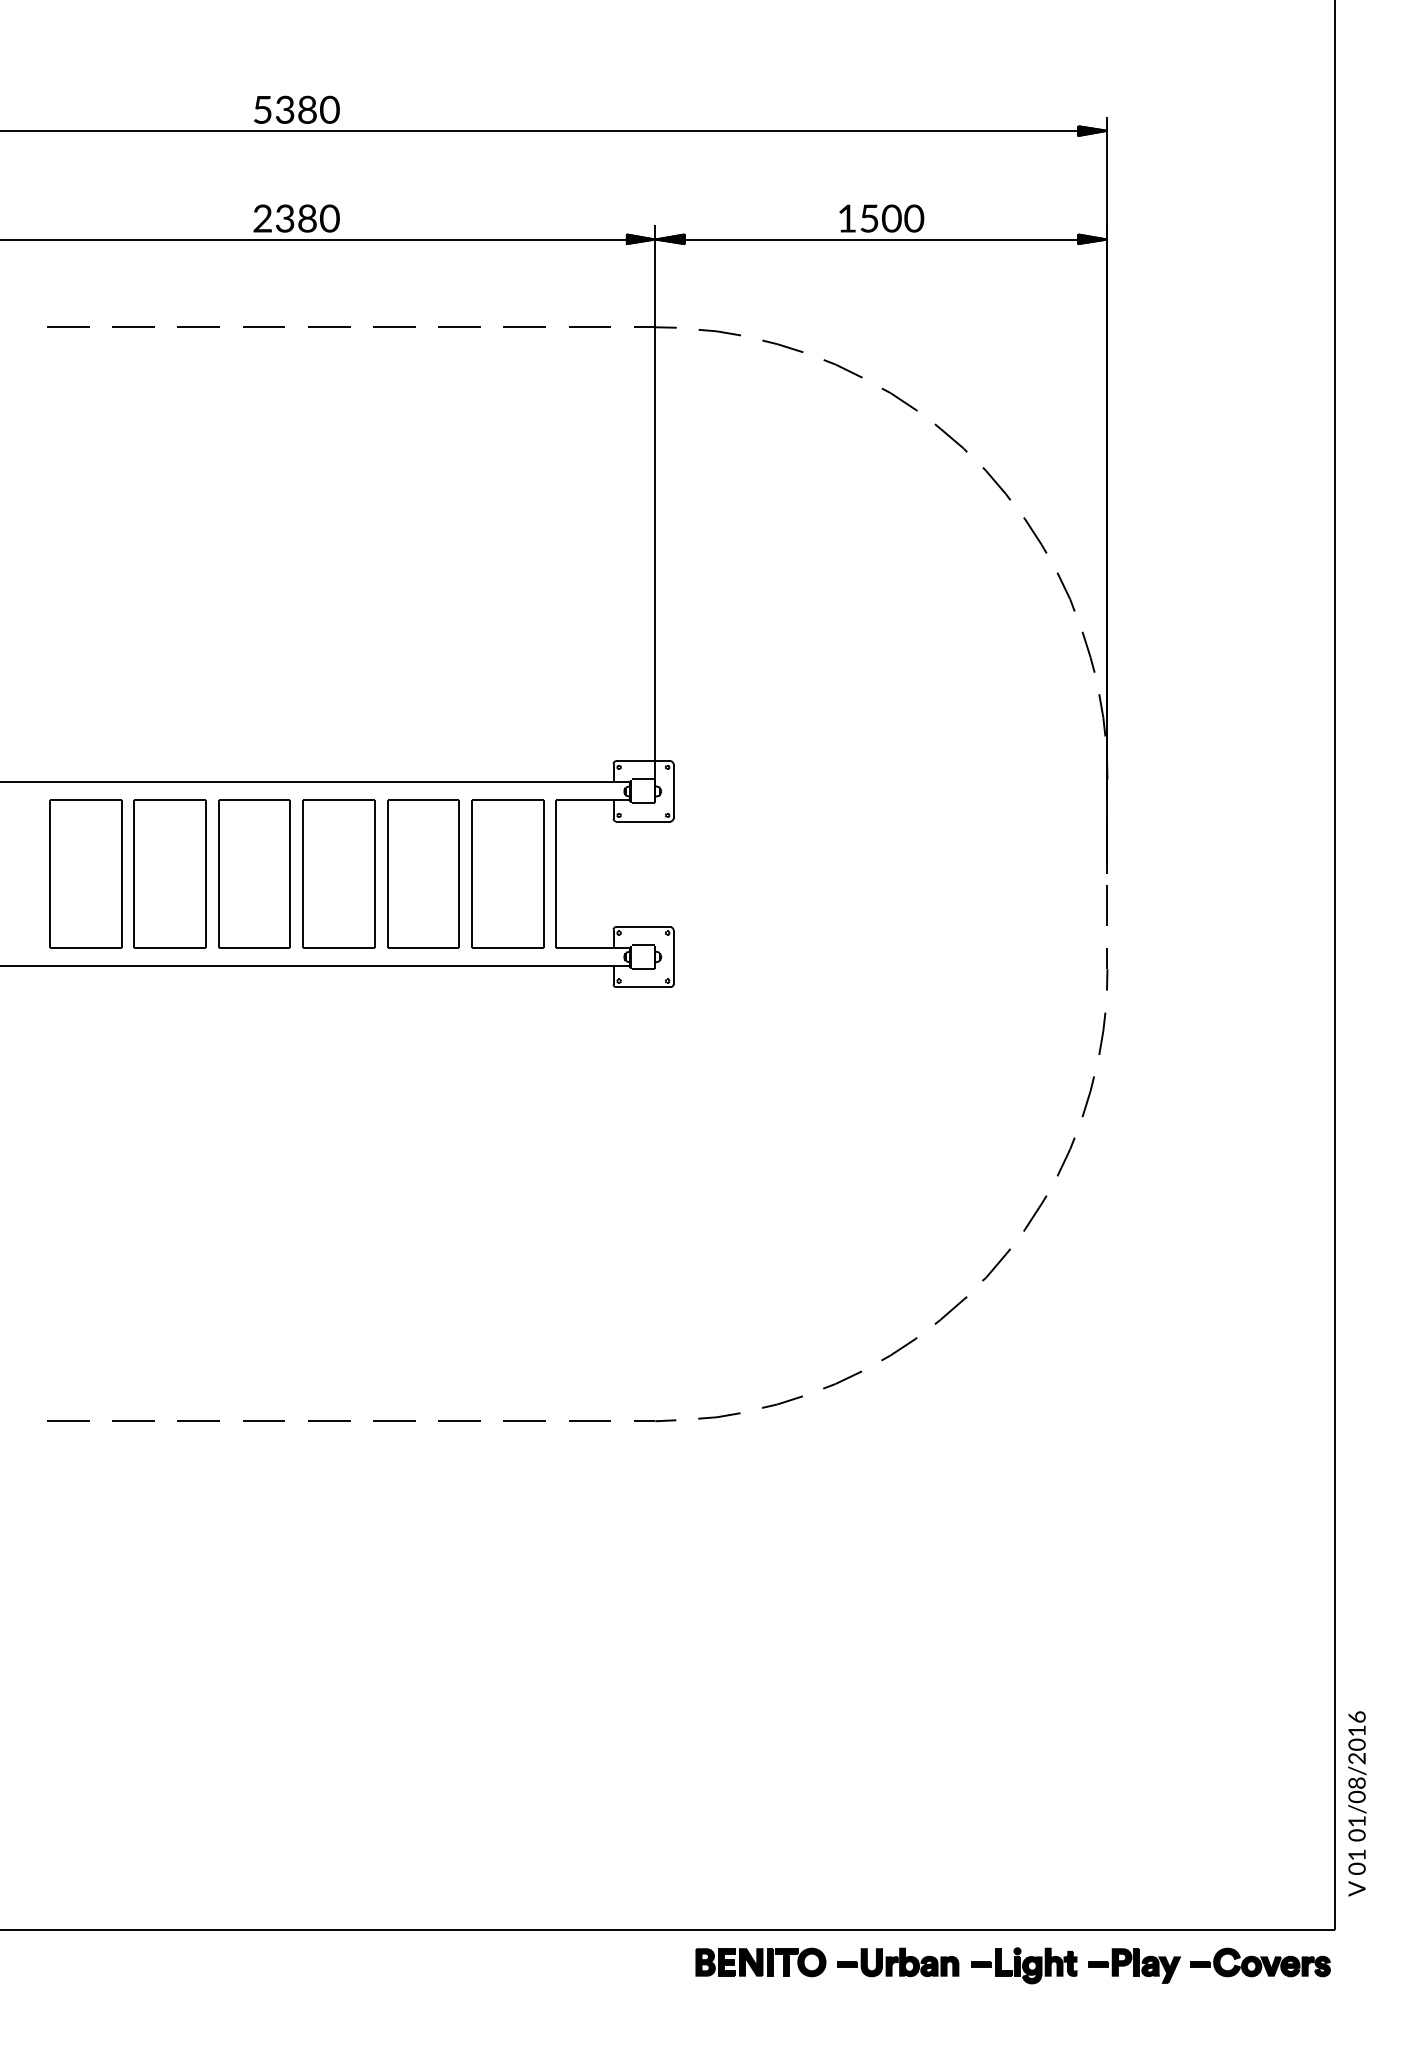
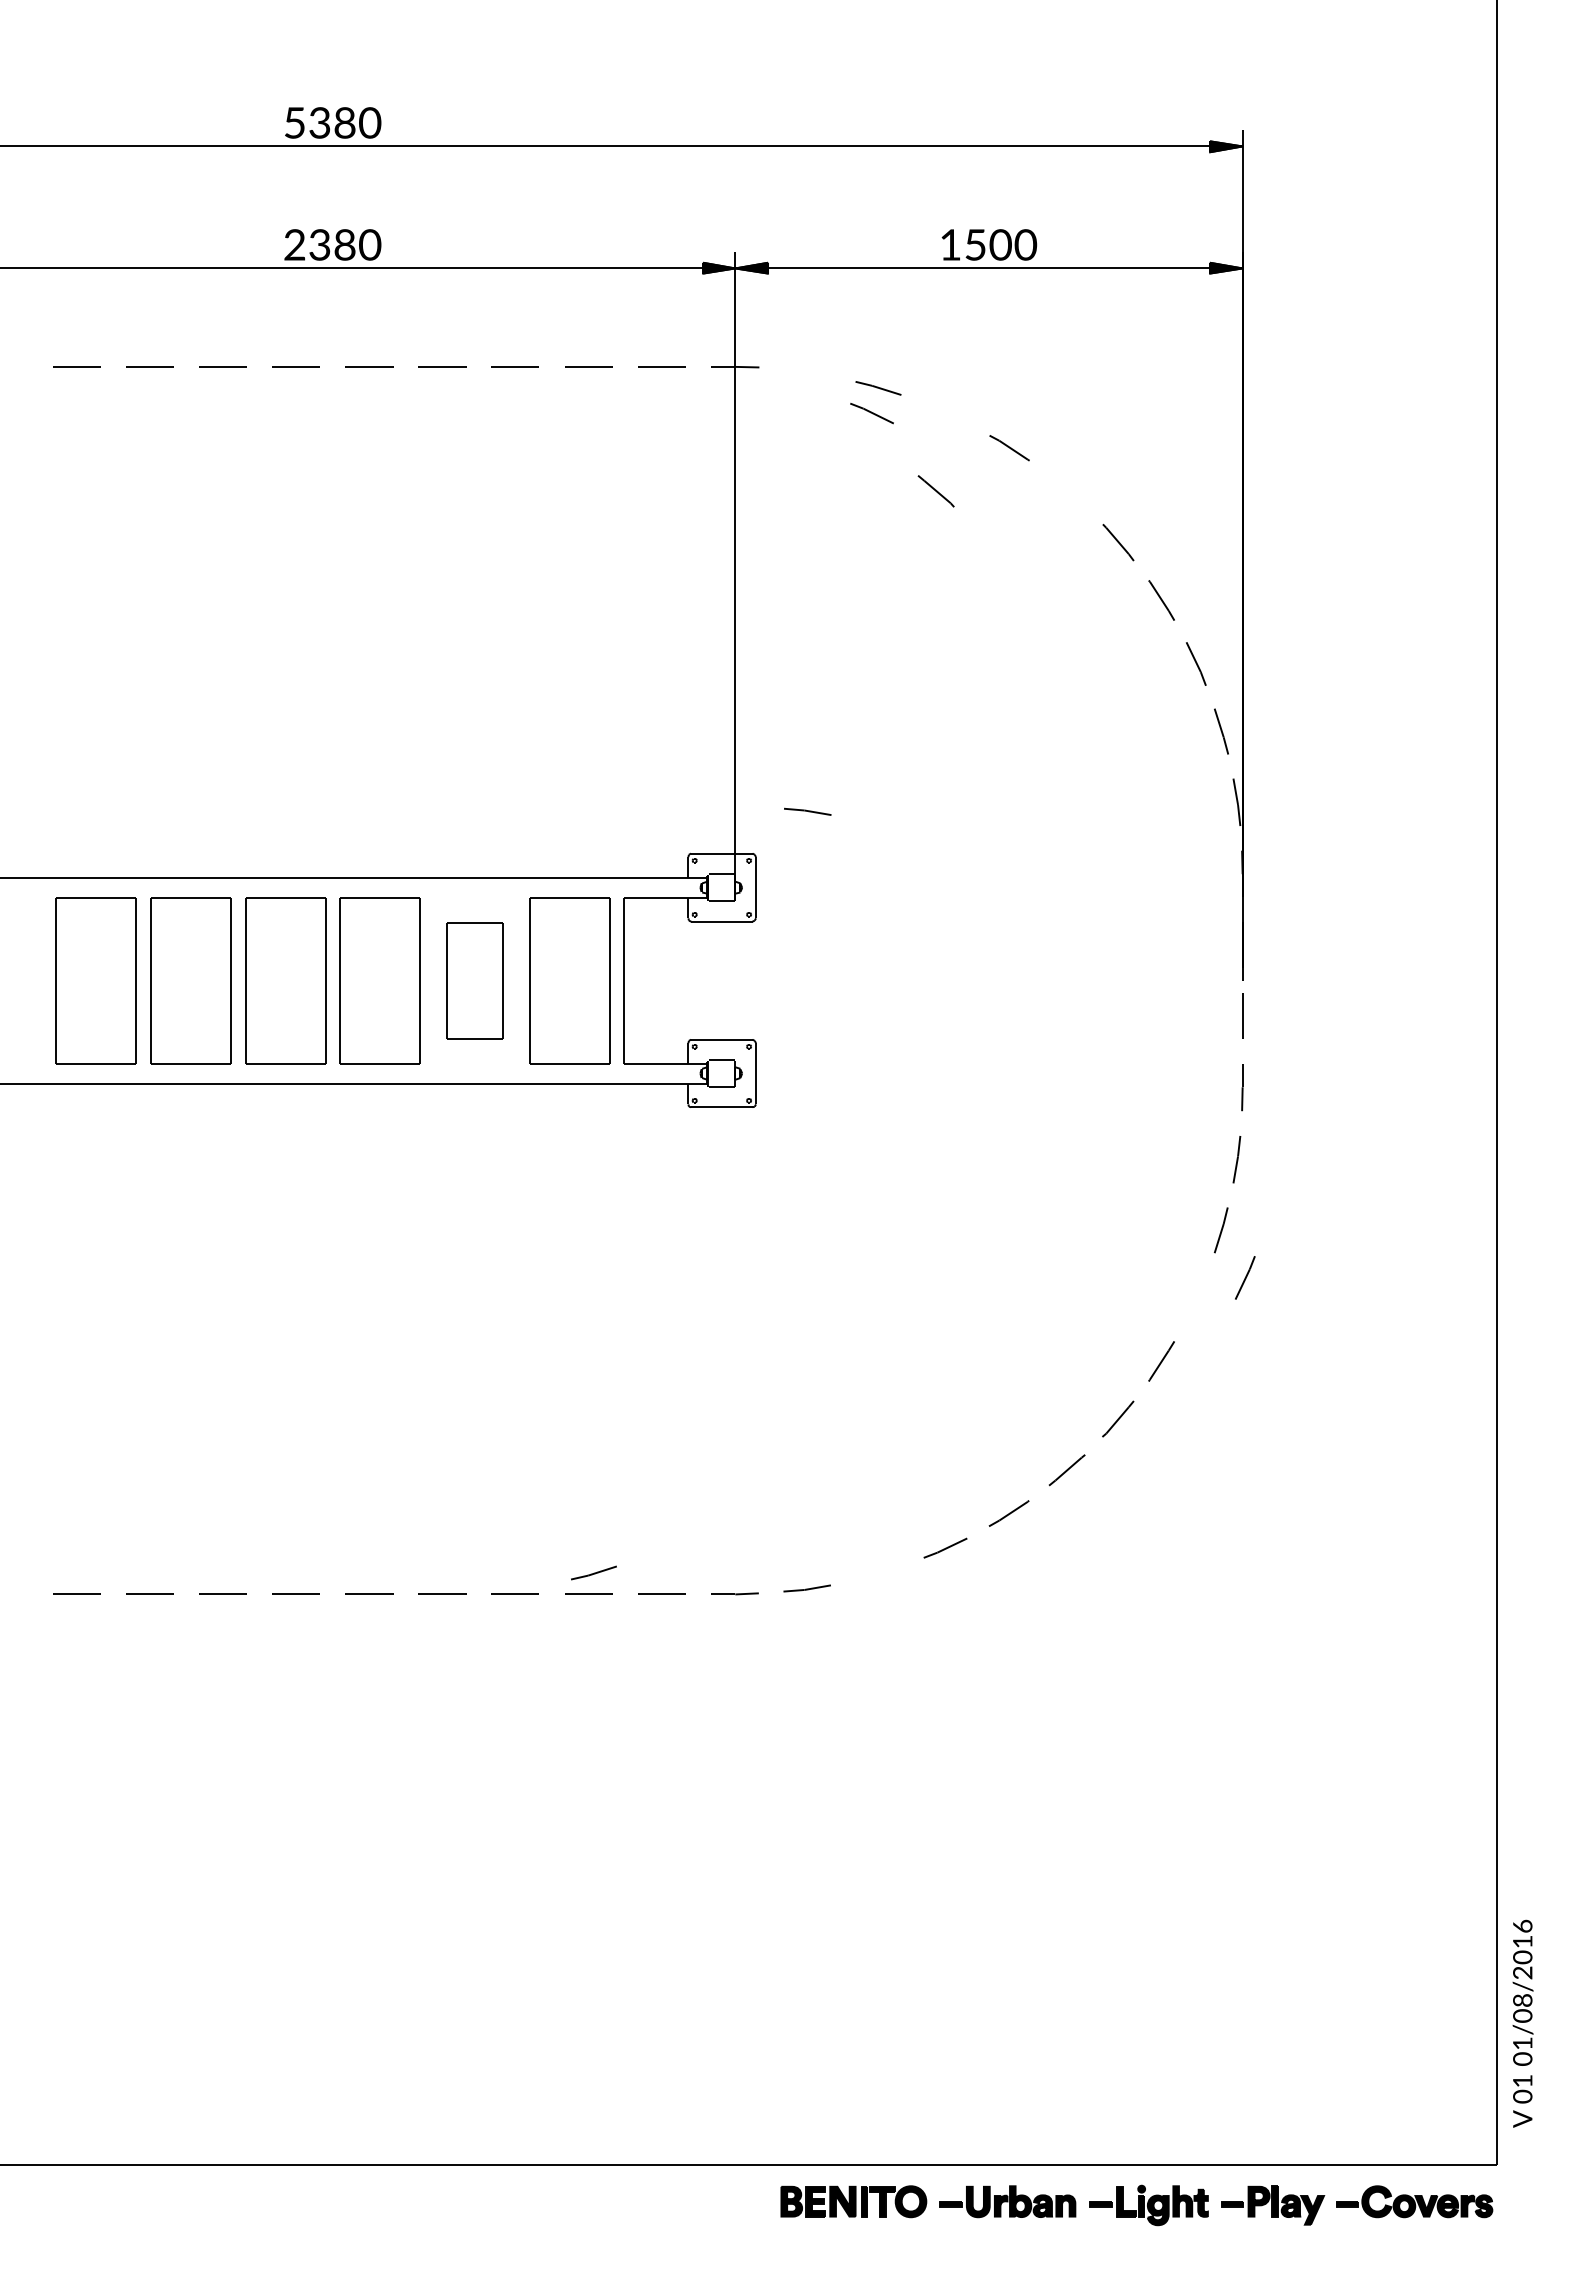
line: (719, 332) -> (807, 811), moved
line: (842, 368) -> (871, 413), moved
line: (950, 438) -> (935, 491), moved
part: (422, 874) -> (474, 980), size x0.7
line: (1066, 1156) -> (1245, 1277), moved
line: (782, 1401) -> (594, 1572), moved

